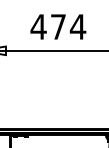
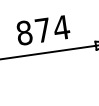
text: (38, 26) -> (24, 32), 474 -> 874

